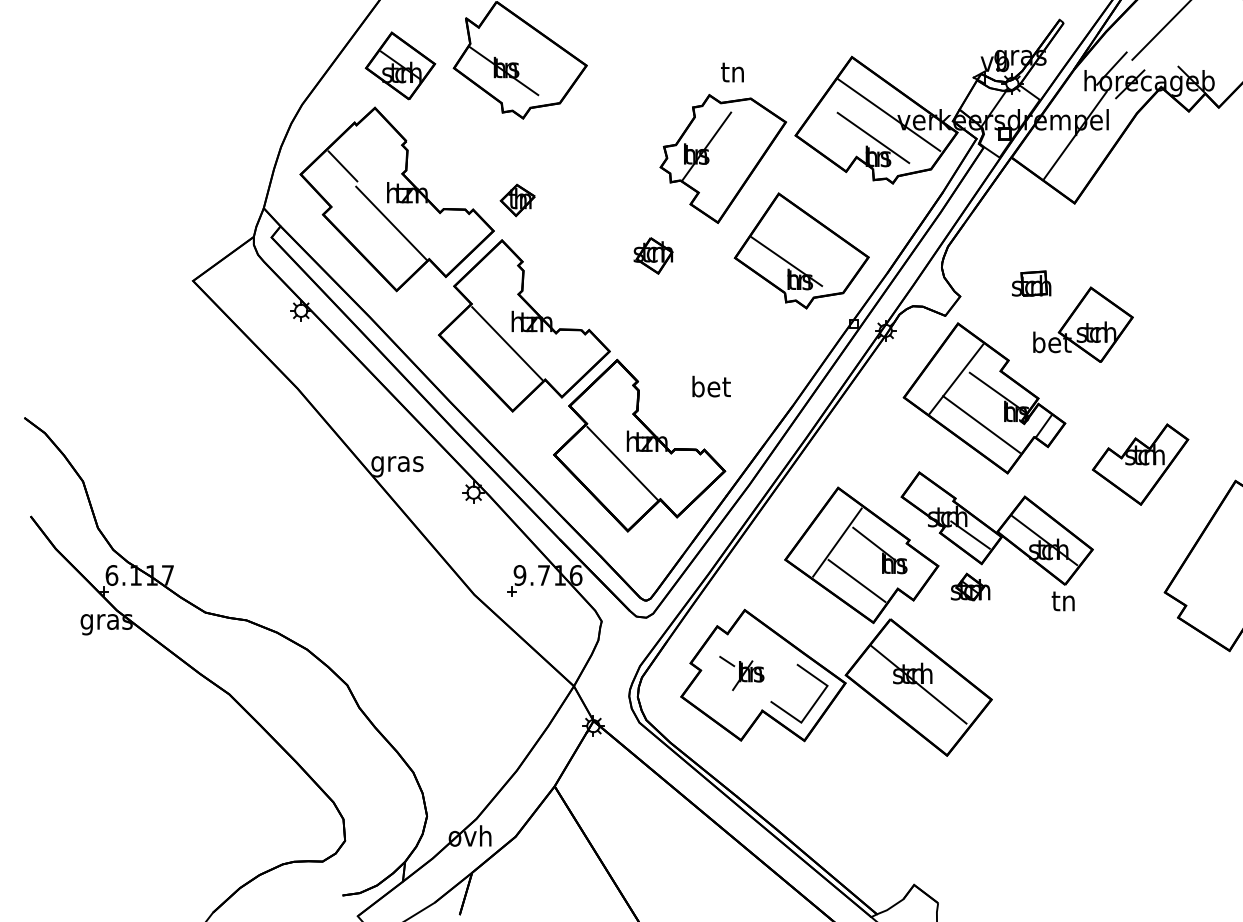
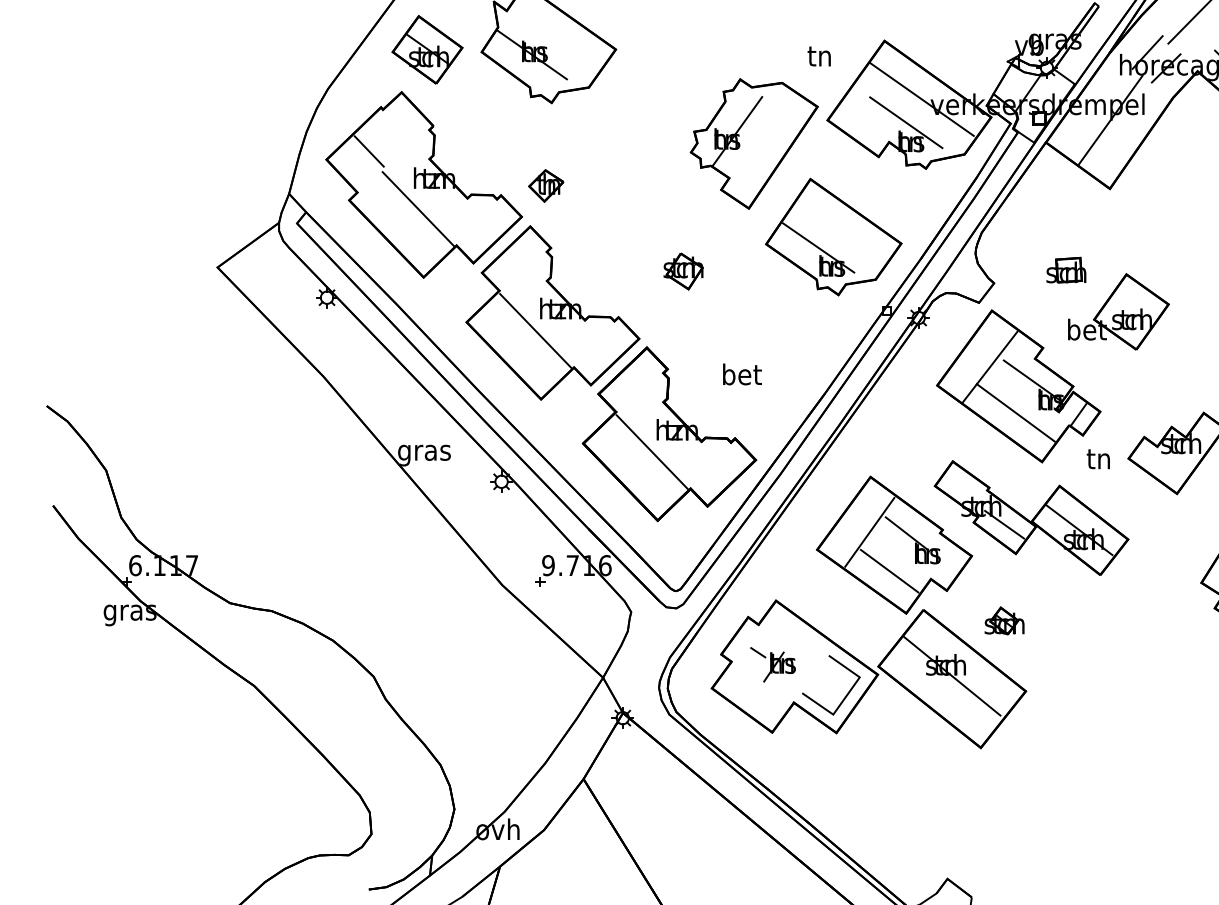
text: (732, 72) -> (819, 56), moved
part: (653, 255) -> (683, 271), moved
part: (970, 586) -> (1004, 620), moved
text: (1062, 601) -> (1097, 459), moved

